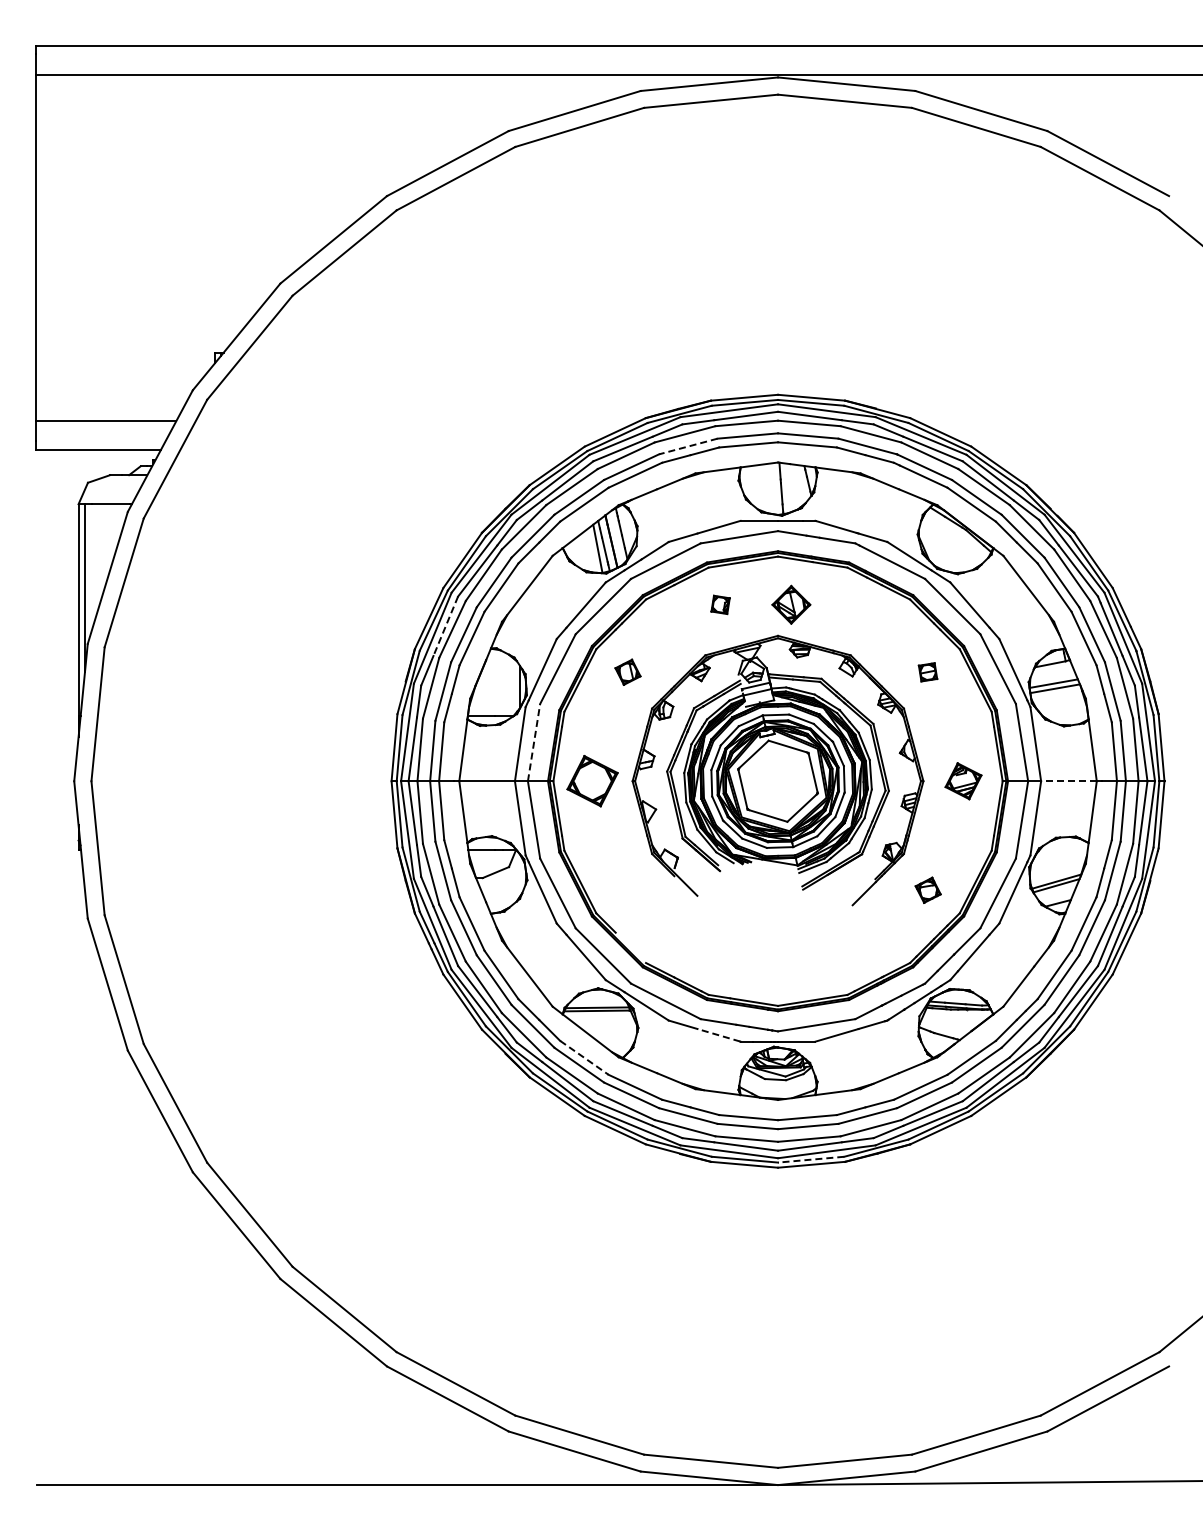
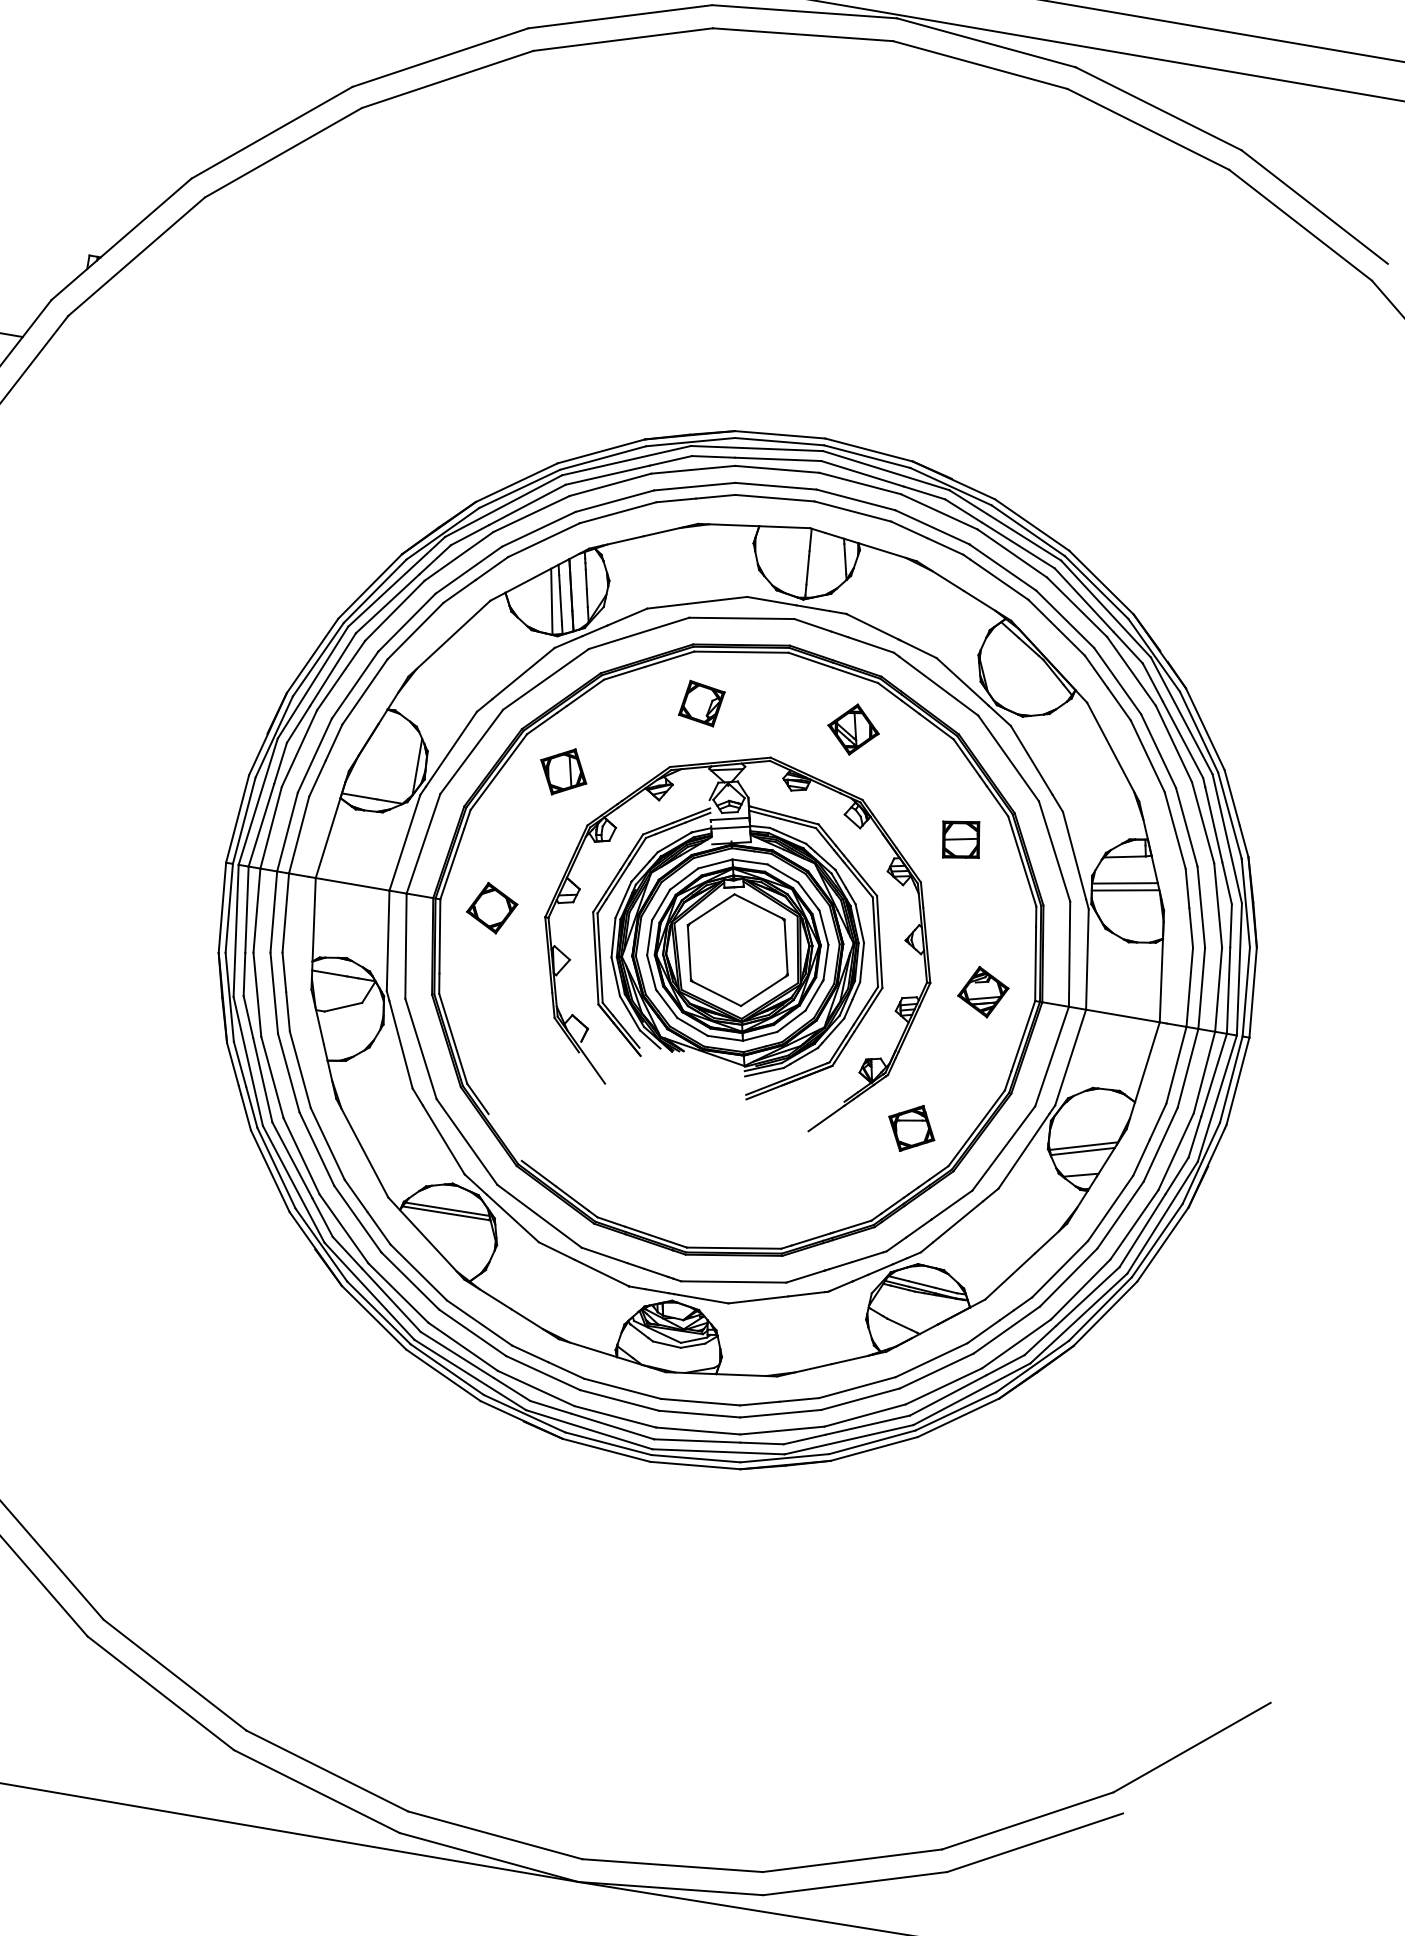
line: (687, 446) -> (693, 486), dashed -> solid
part: (720, 604) -> (701, 703), size x1.67
part: (791, 604) -> (853, 729), moved
line: (445, 626) -> (332, 670), dashed -> solid
part: (627, 672) -> (563, 772), size x1.43
part: (927, 672) -> (960, 839), size x1.67
line: (534, 742) -> (424, 843), dashed -> solid
part: (592, 781) -> (492, 908), size x0.71
line: (1068, 781) -> (1122, 1016), dashed -> solid
part: (928, 890) -> (912, 1128), size x1.43
line: (718, 1035) -> (601, 1273), dashed -> solid
line: (584, 1057) -> (419, 1272), dashed -> solid
line: (810, 1159) -> (695, 1458), dashed -> solid

